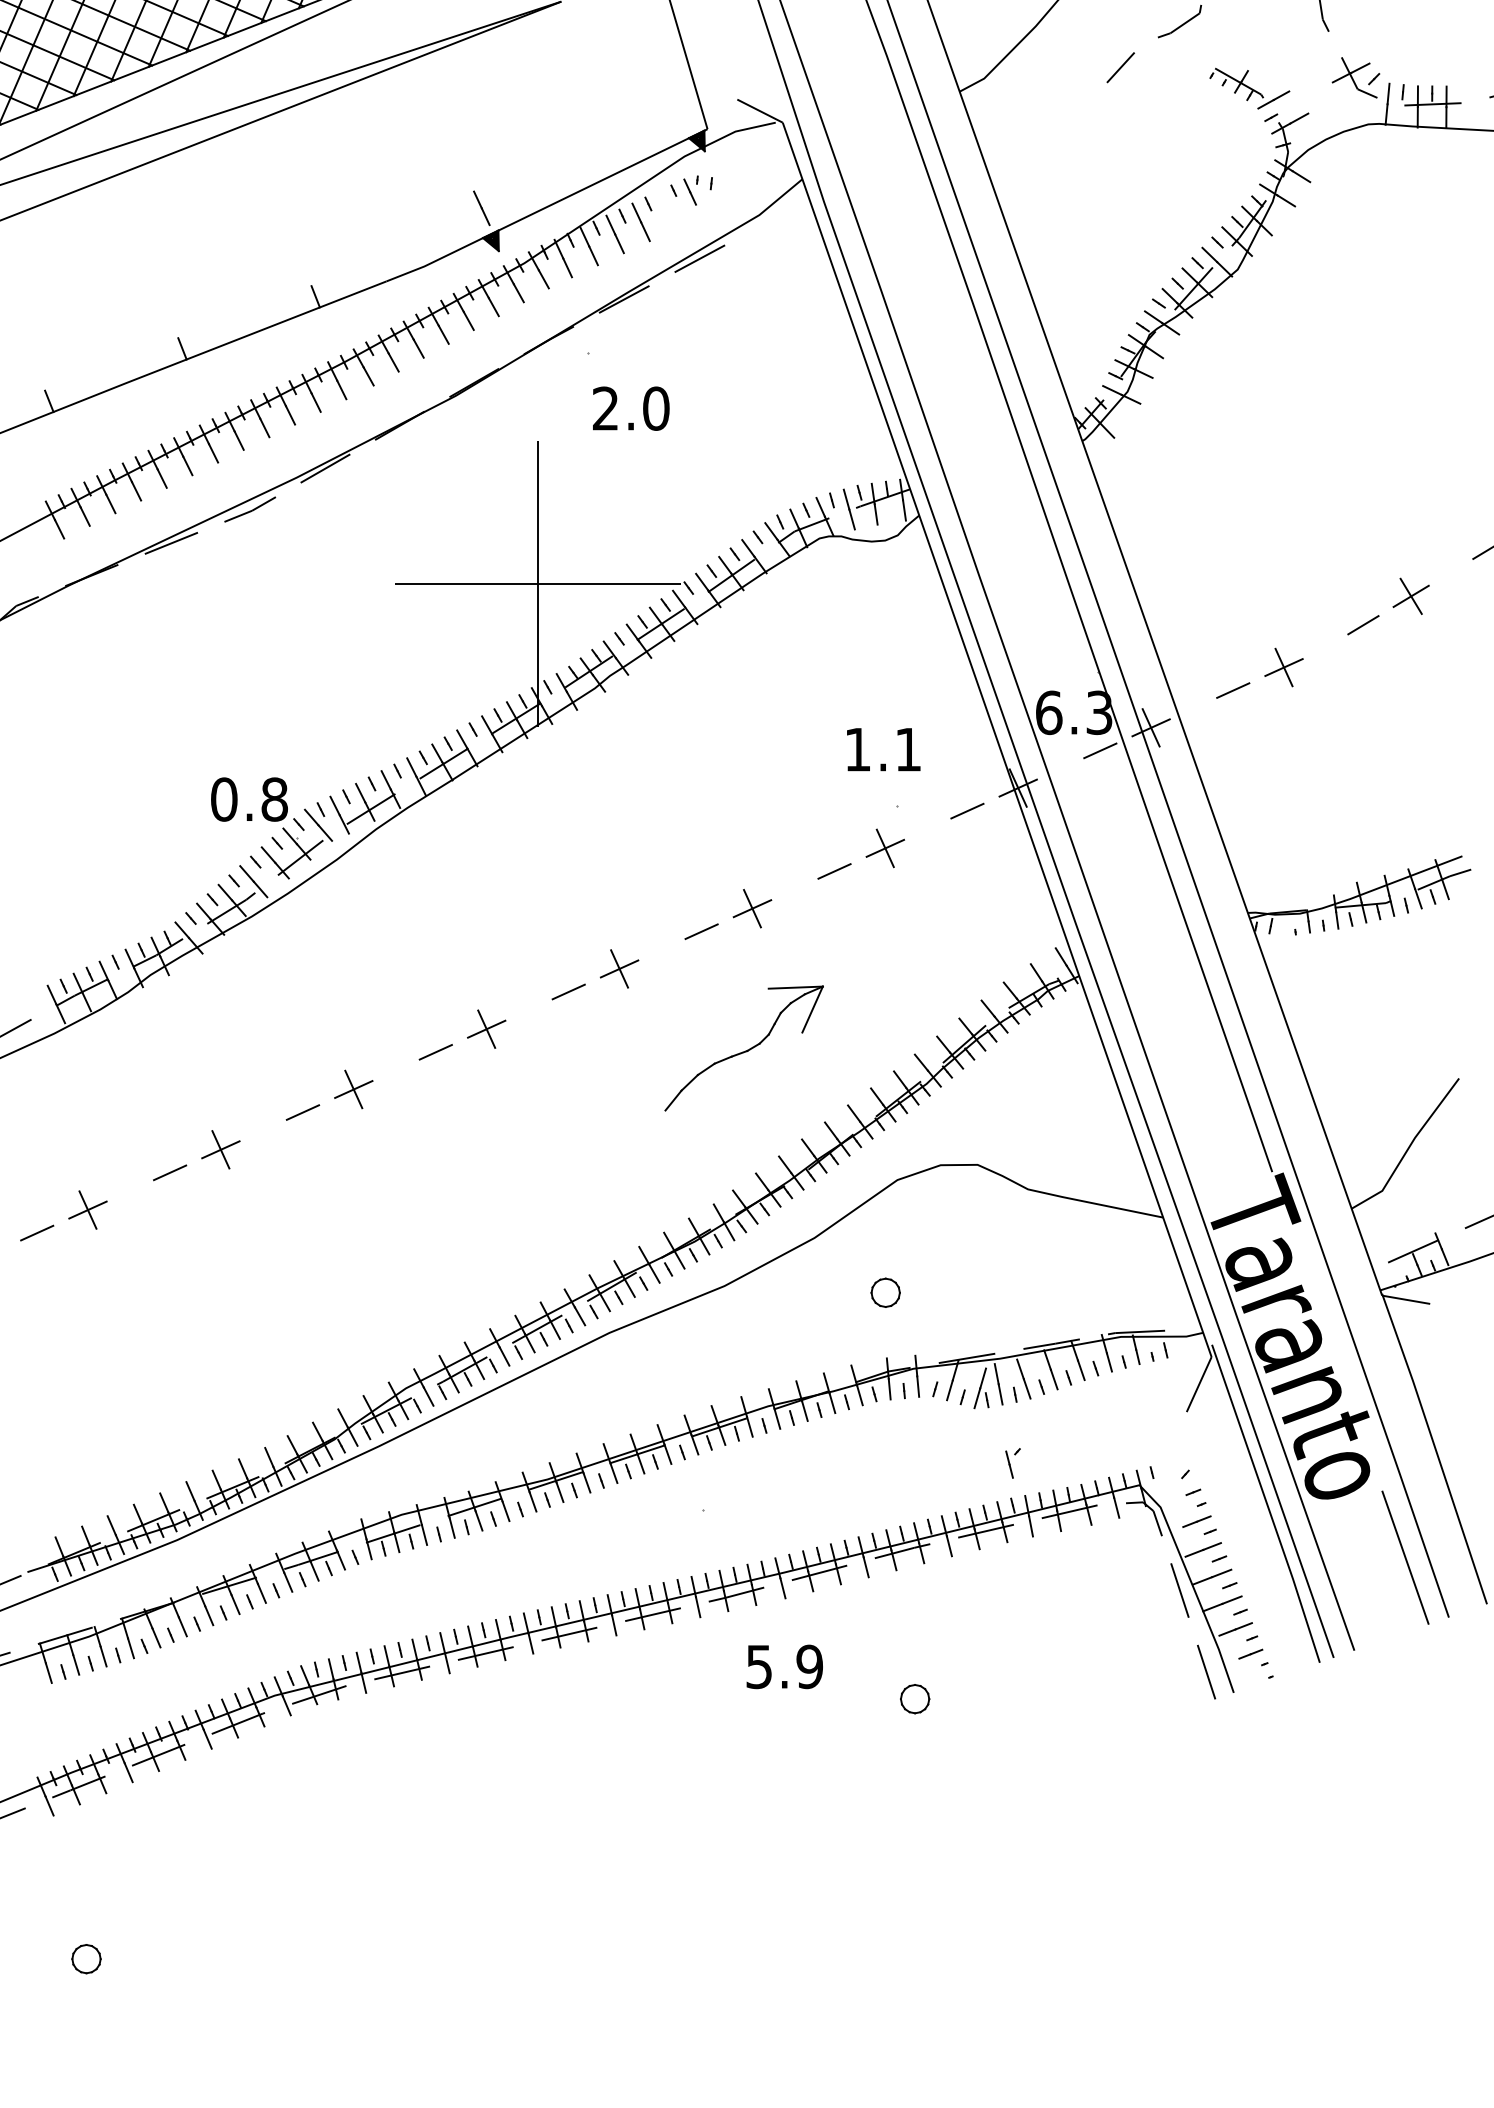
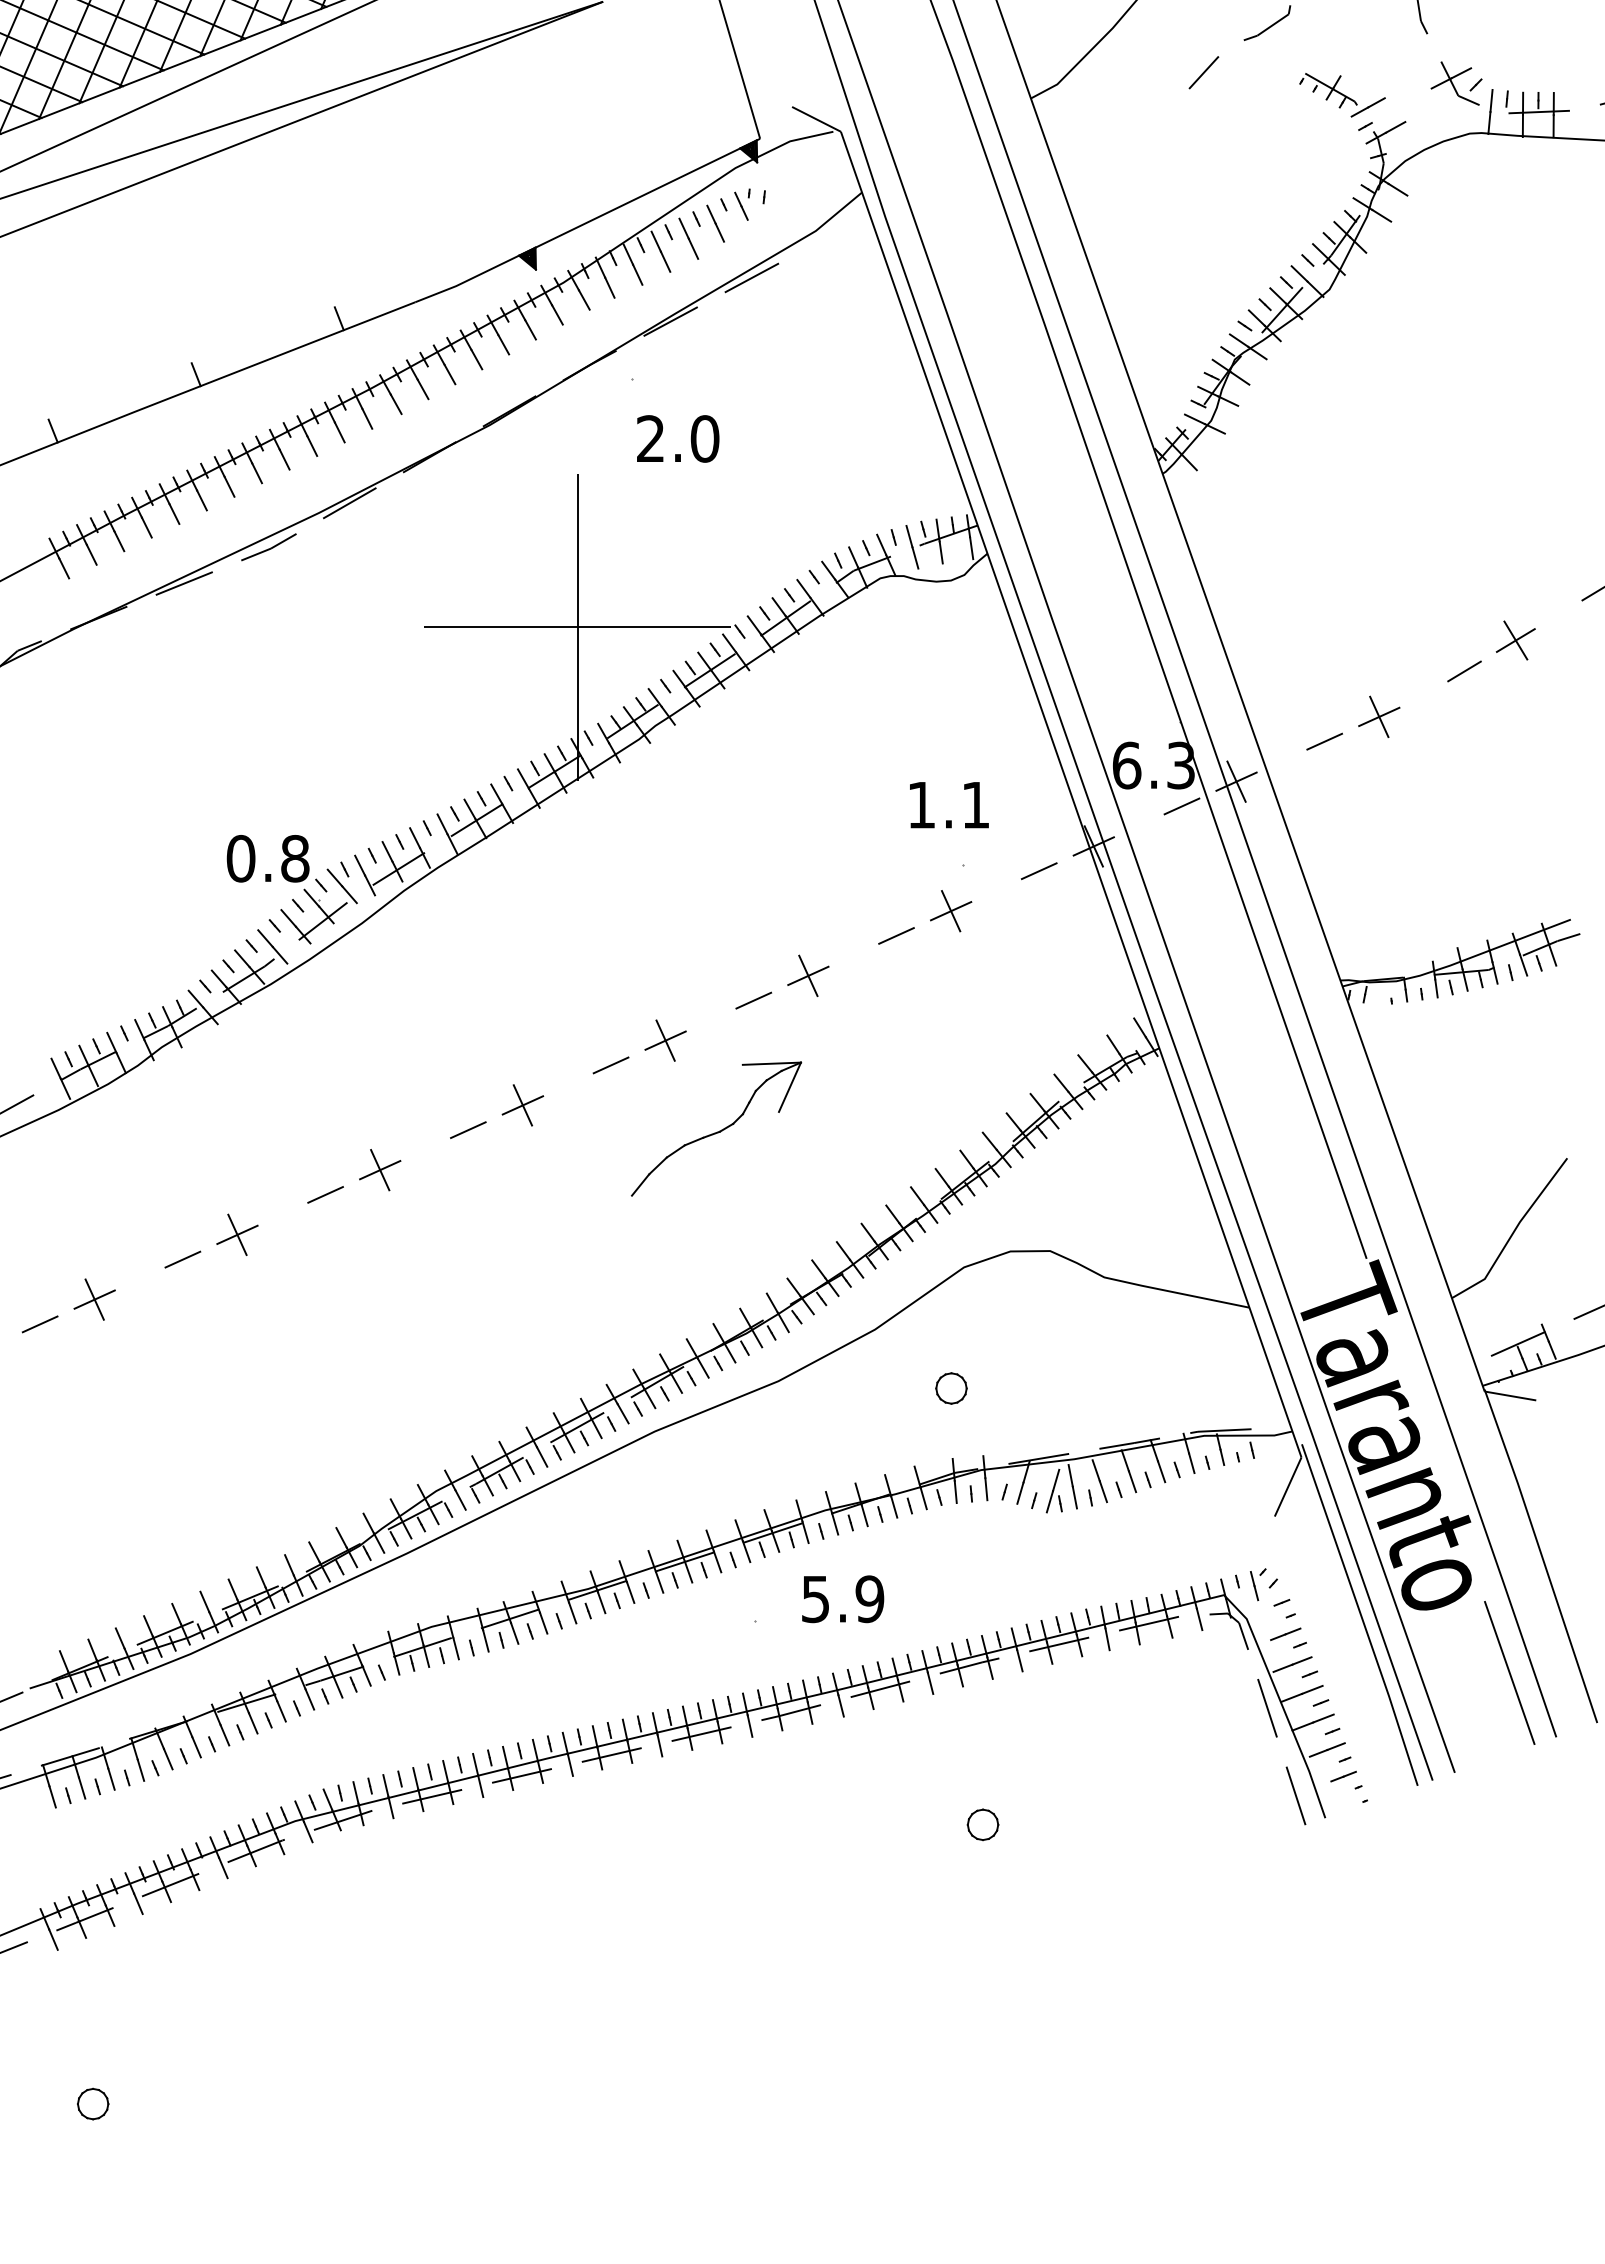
line: (481, 208) -> (715, 223), moved
part: (744, 1047) -> (716, 1128), moved
part: (1013, 1463) -> (1258, 1584), moved
text: (785, 1667) -> (843, 1599), moved

